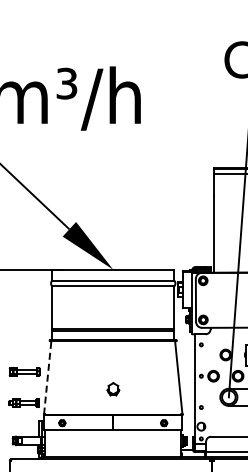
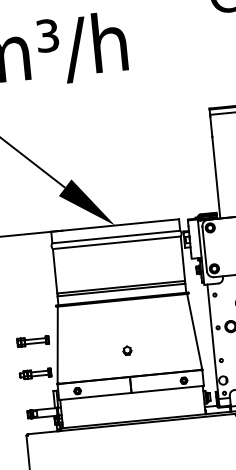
line: (47, 377) -> (57, 344), dashed -> solid
part: (112, 389) -> (126, 350), size x0.62

